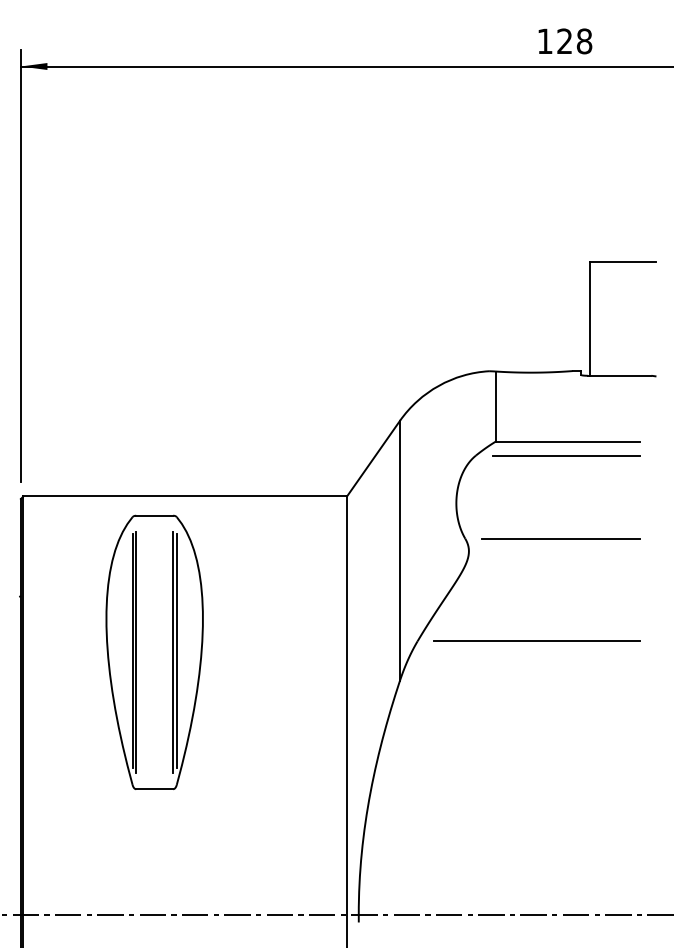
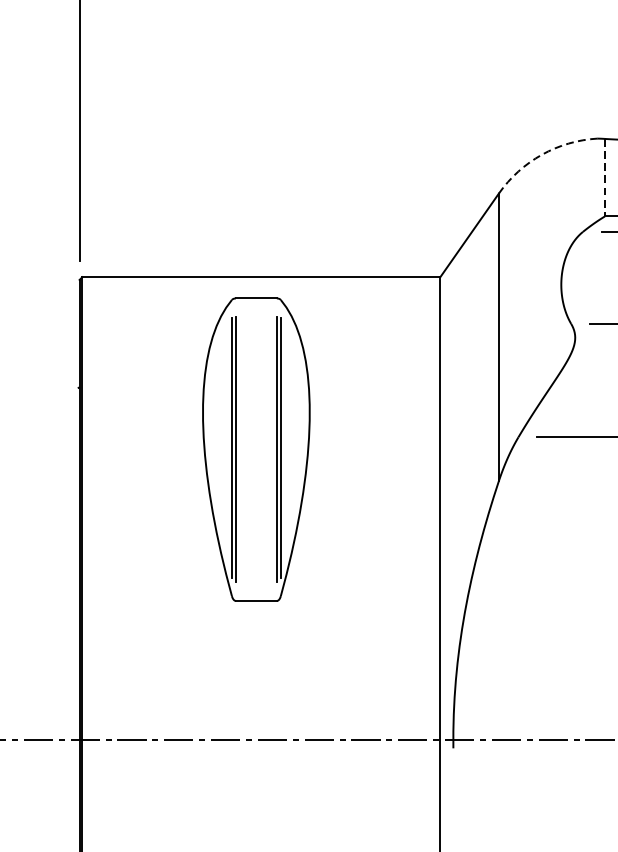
arc: (438, 385) -> (541, 154), solid -> dashed
line: (495, 407) -> (604, 178), solid -> dashed
part: (154, 651) -> (256, 448), moved

